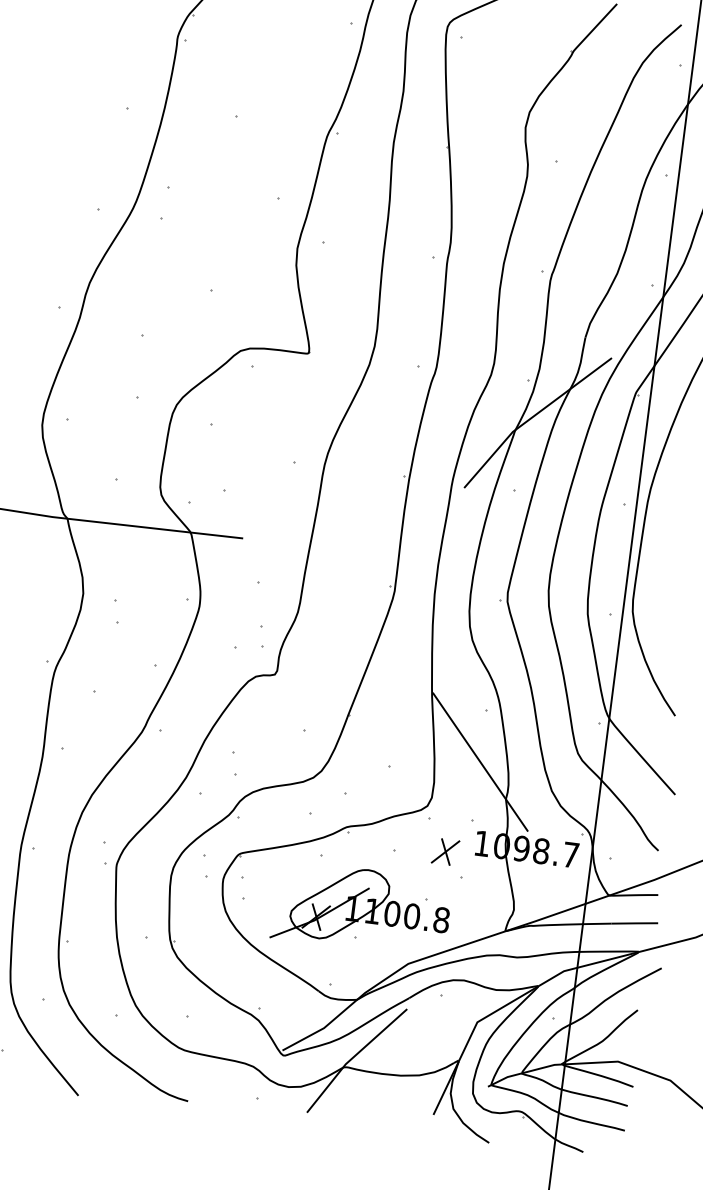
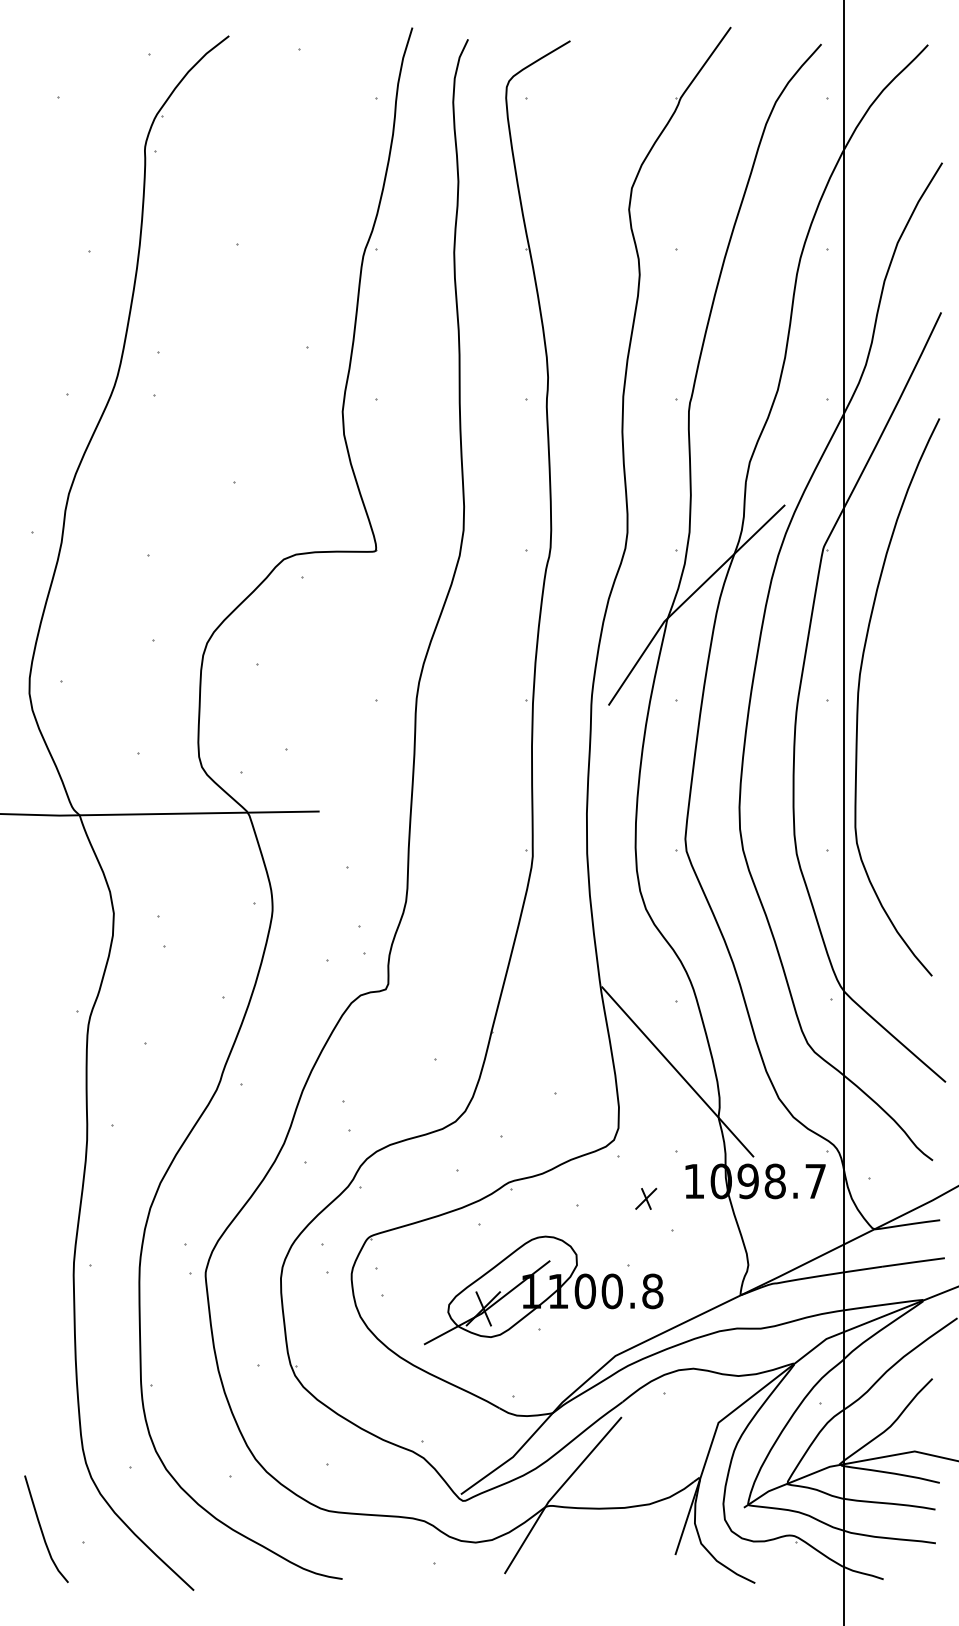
part: (445, 851) -> (645, 1198), size x0.6

